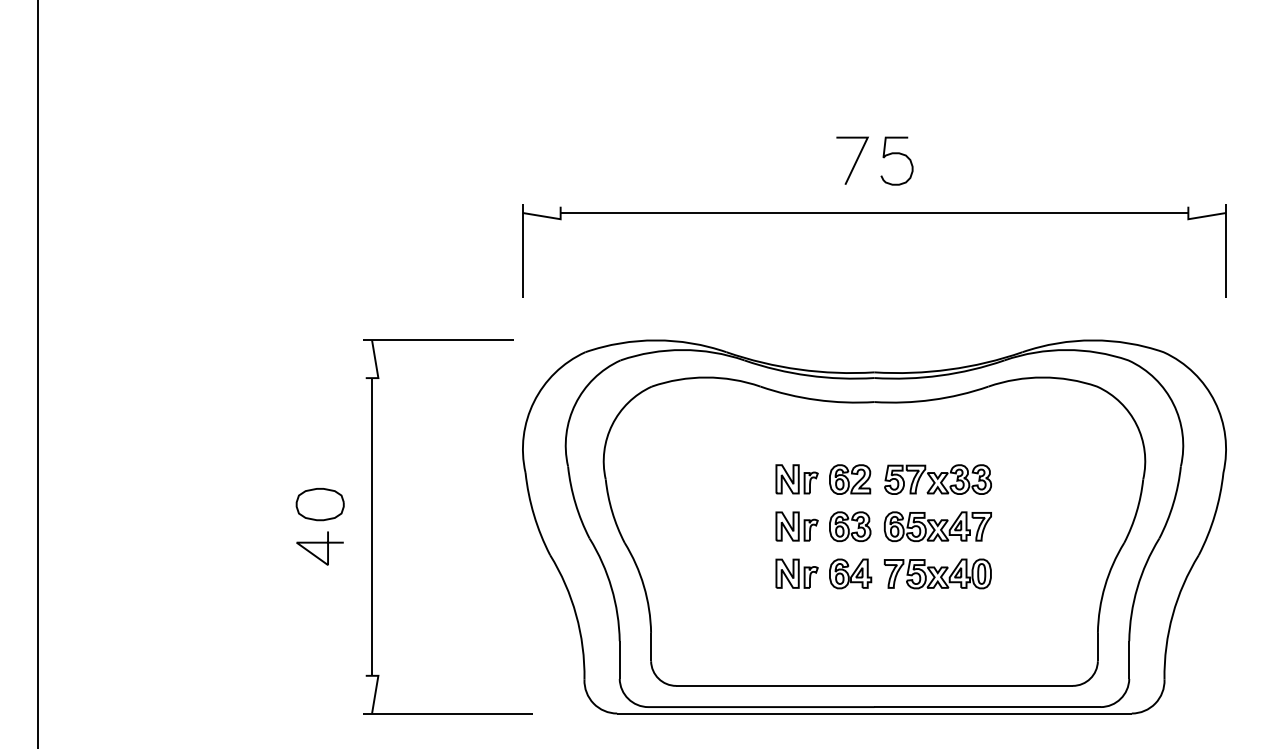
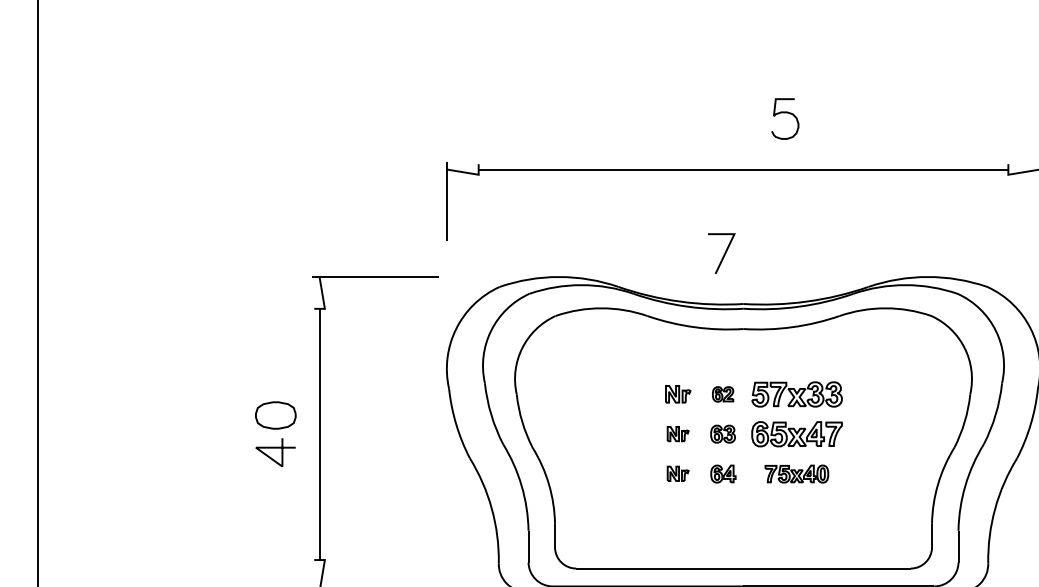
curve: (896, 154) -> (784, 113), moved
line: (854, 162) -> (723, 255), moved
part: (796, 479) -> (677, 394), size x0.7
part: (850, 479) -> (723, 394), size x0.6
part: (796, 526) -> (677, 434), size x0.6
part: (850, 526) -> (723, 434), size x0.7
part: (796, 573) -> (677, 473), size x0.6
part: (850, 573) -> (723, 473), size x0.7
part: (937, 573) -> (796, 473), size x0.7

